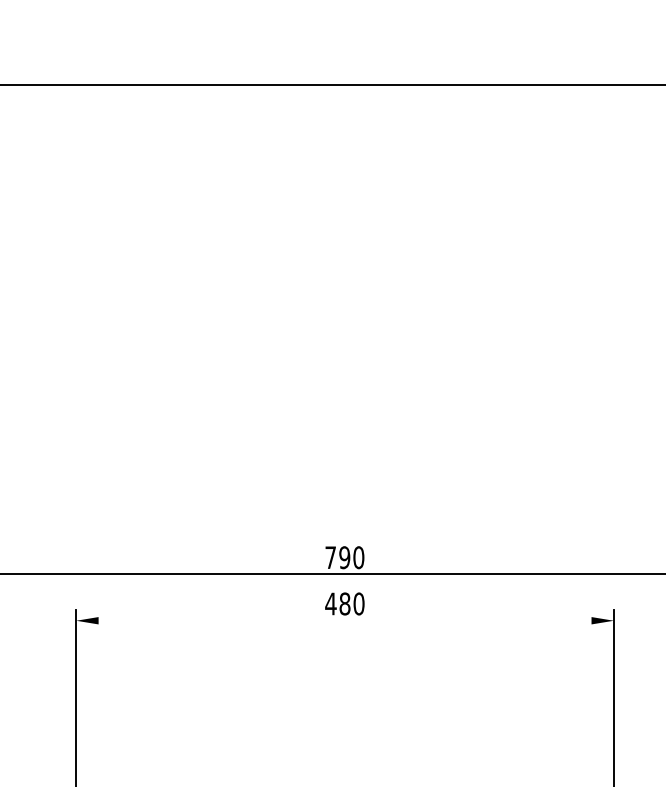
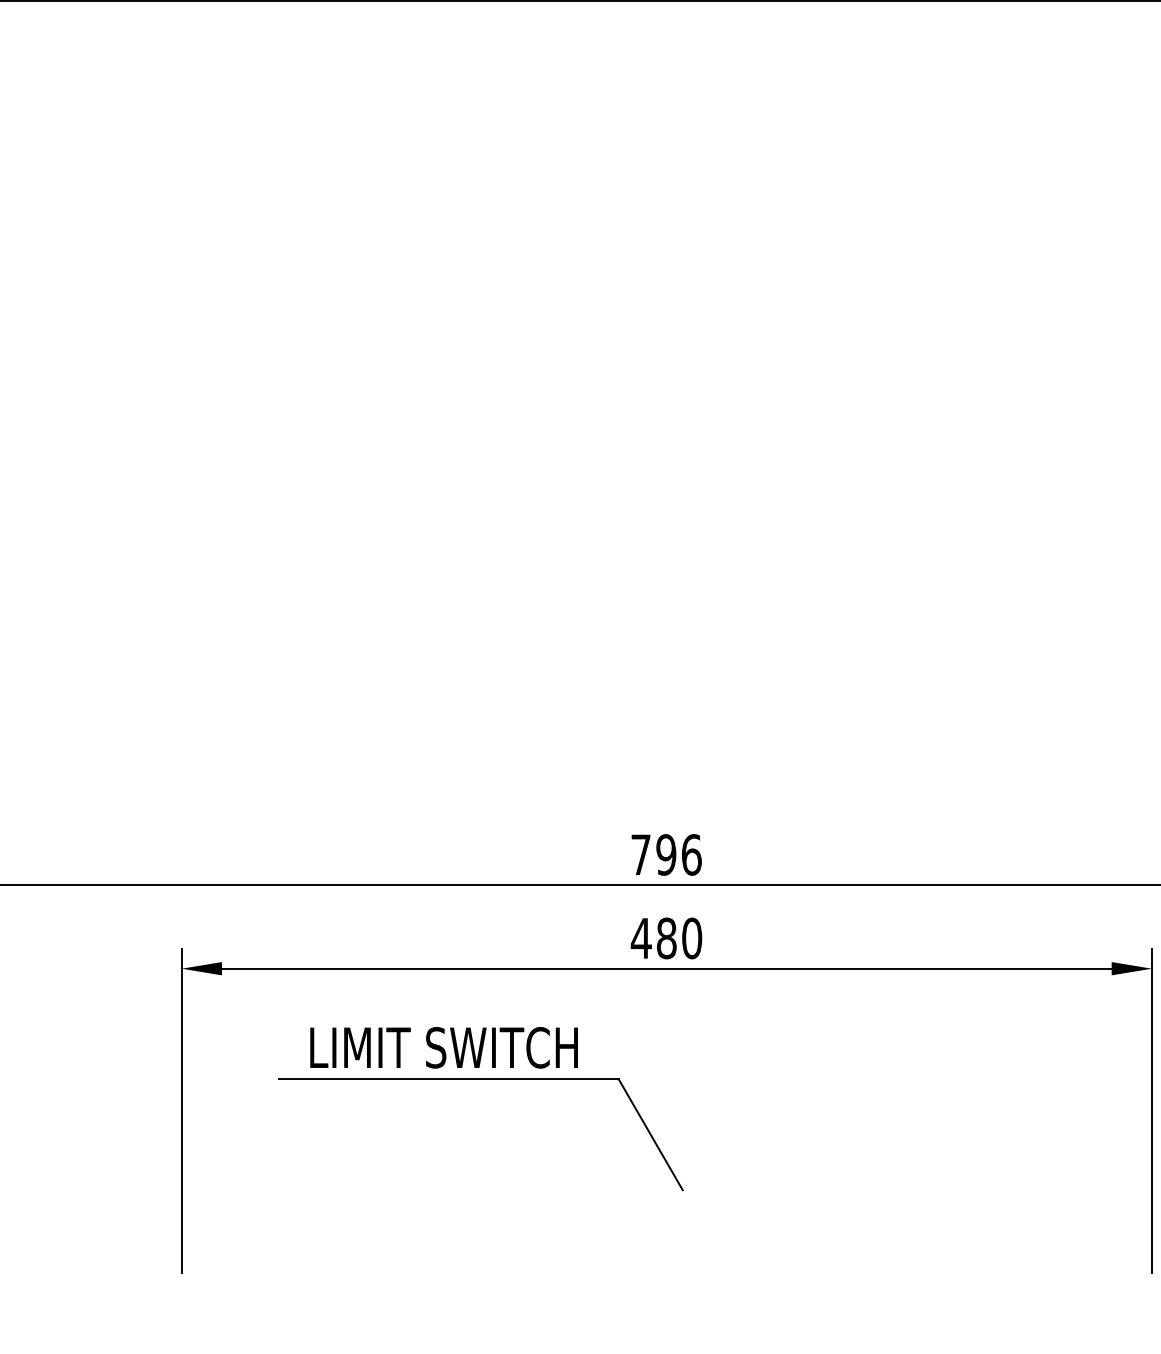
text: (358, 557) -> (691, 854), 790 -> 796
line: (344, 620) -> (665, 968), added
part: (241, 682) -> (479, 1080), added

